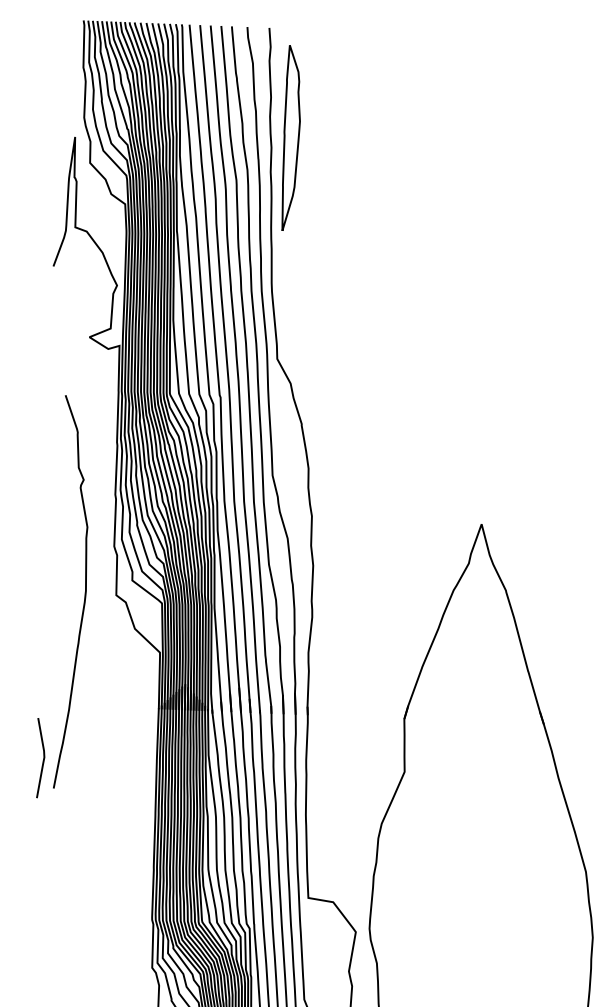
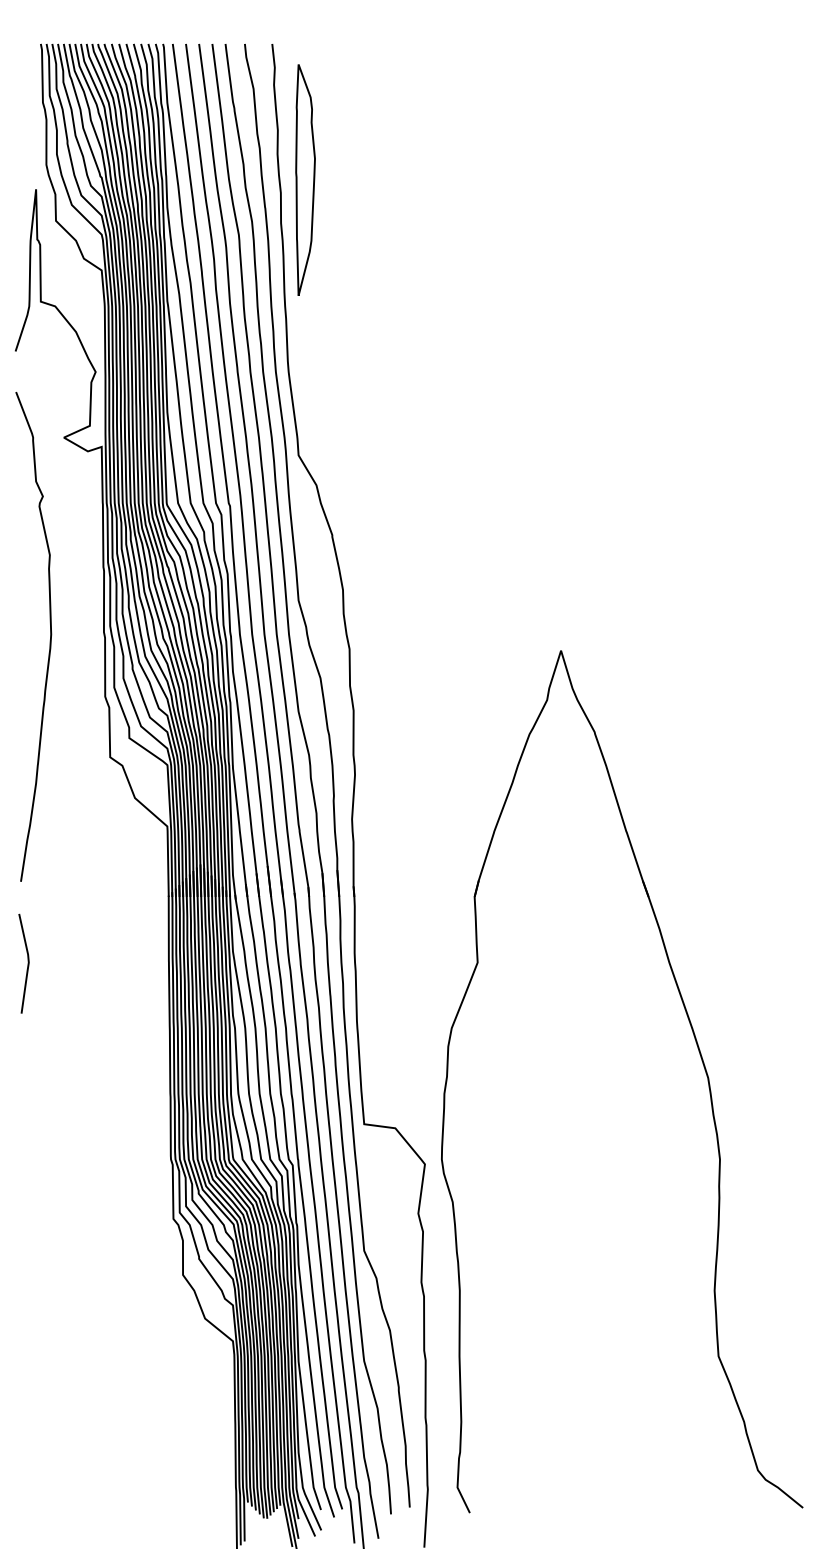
curve: (84, 595) -> (49, 640), moved

